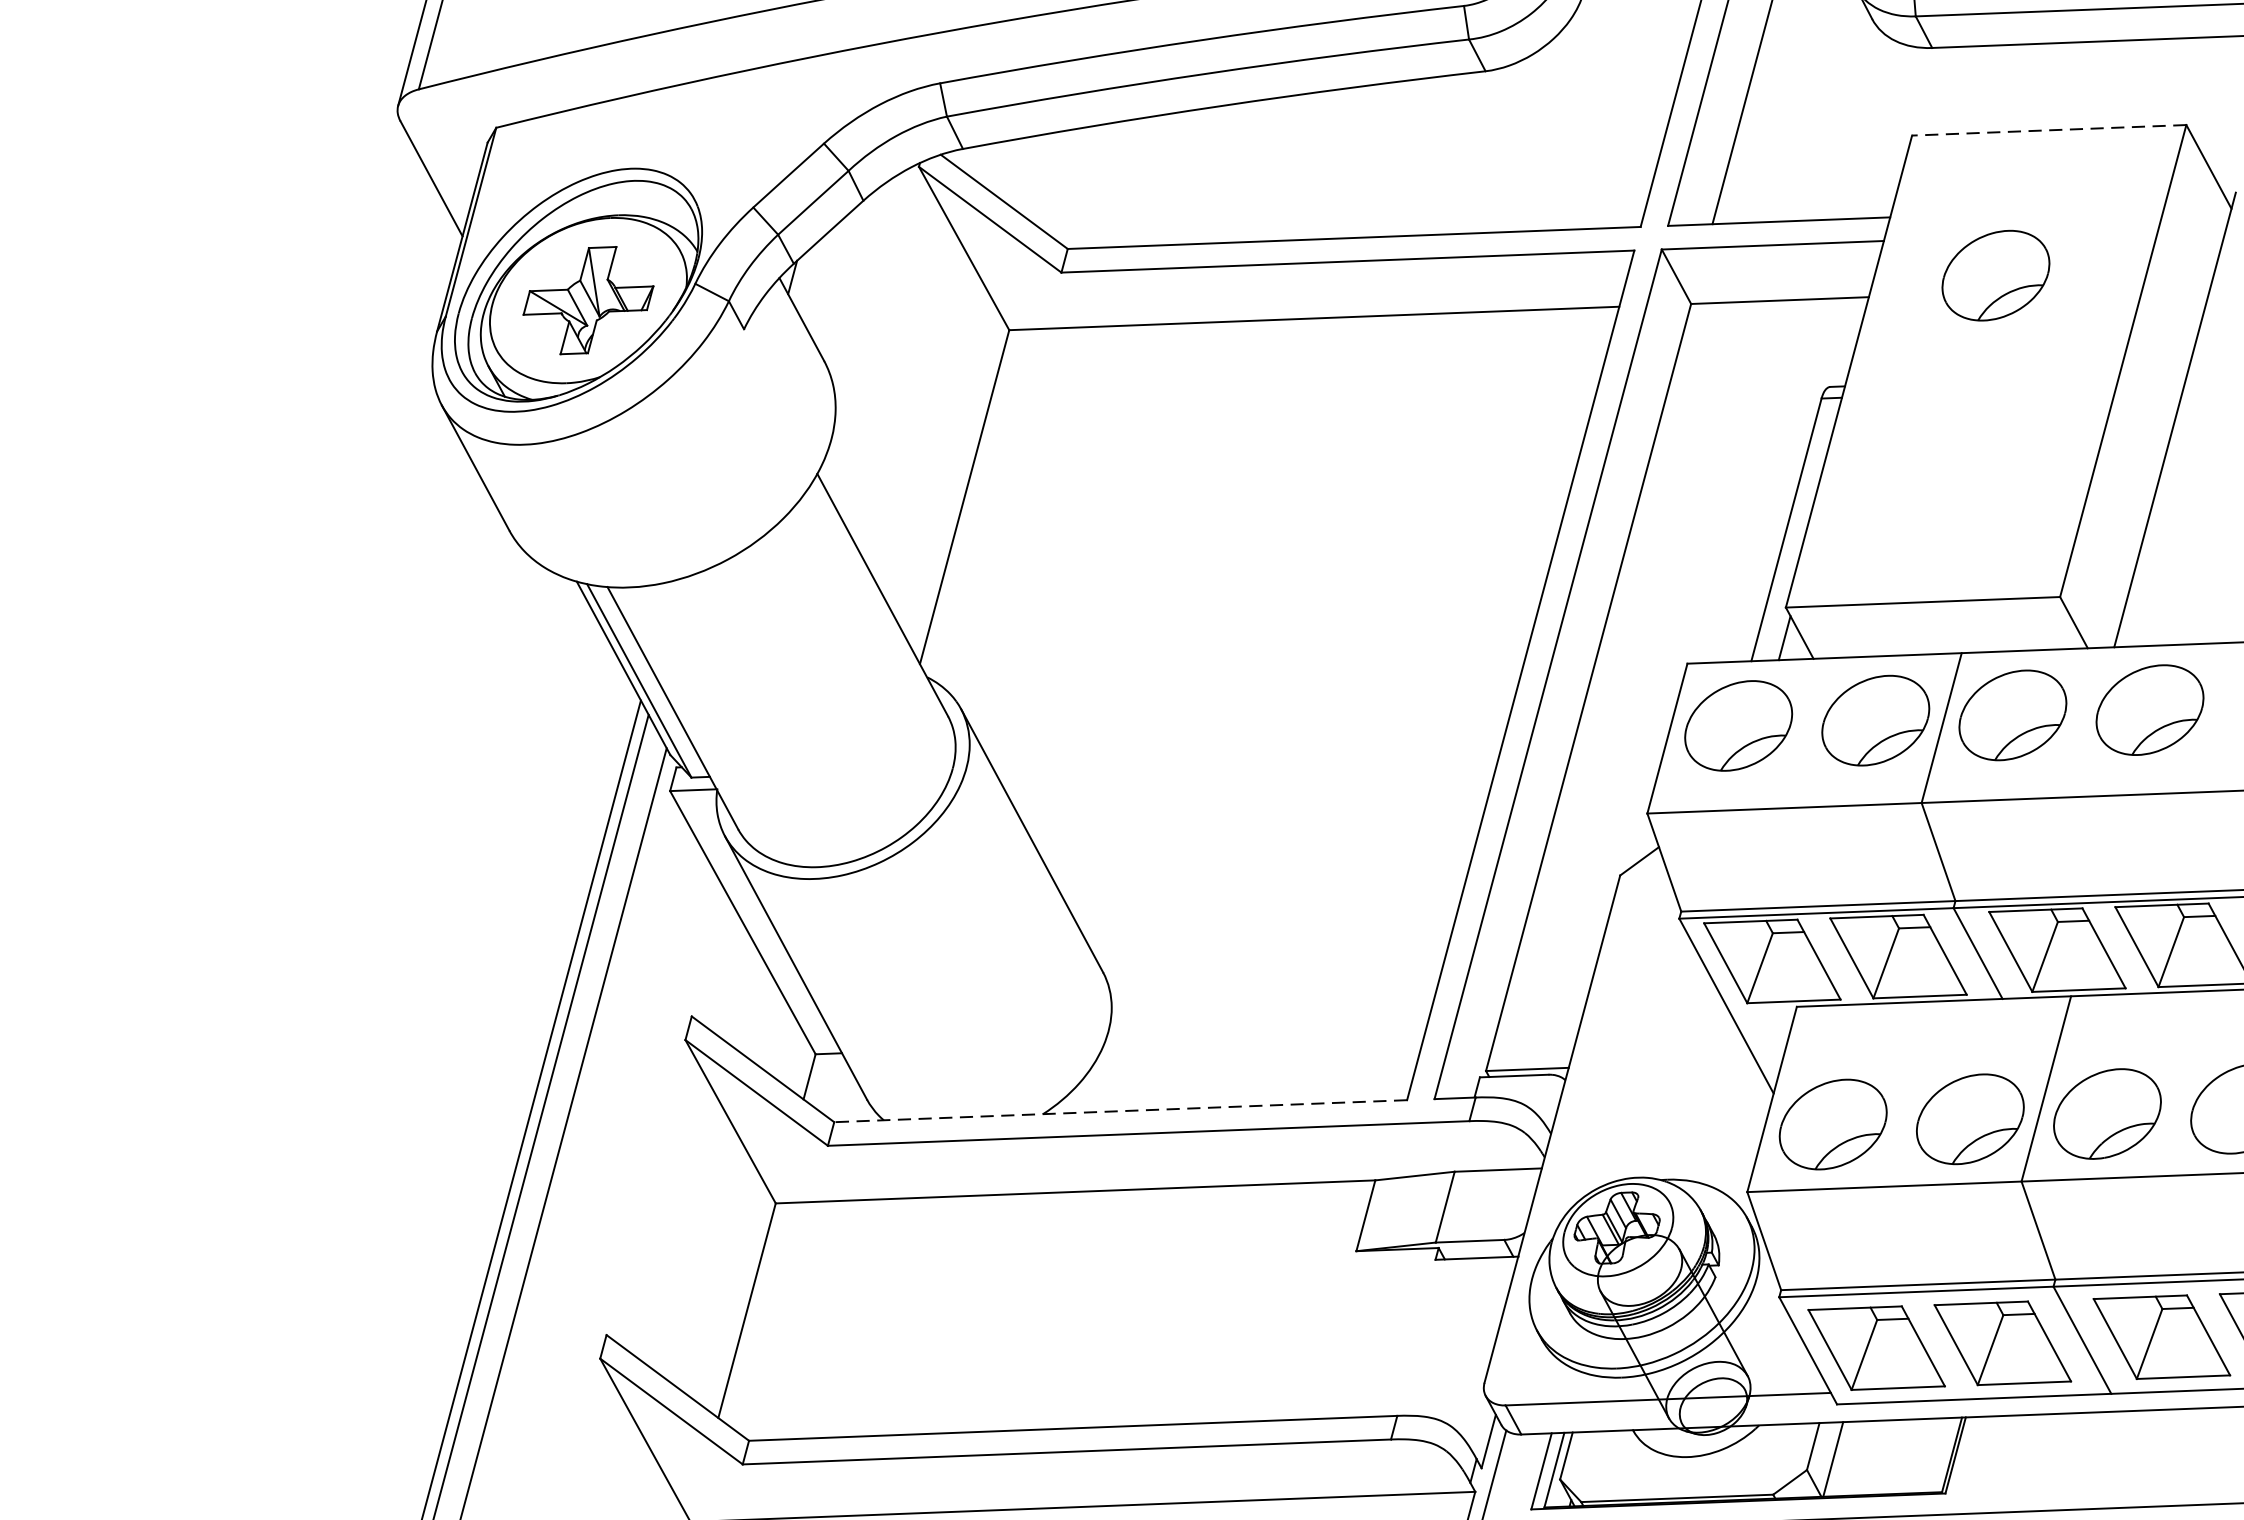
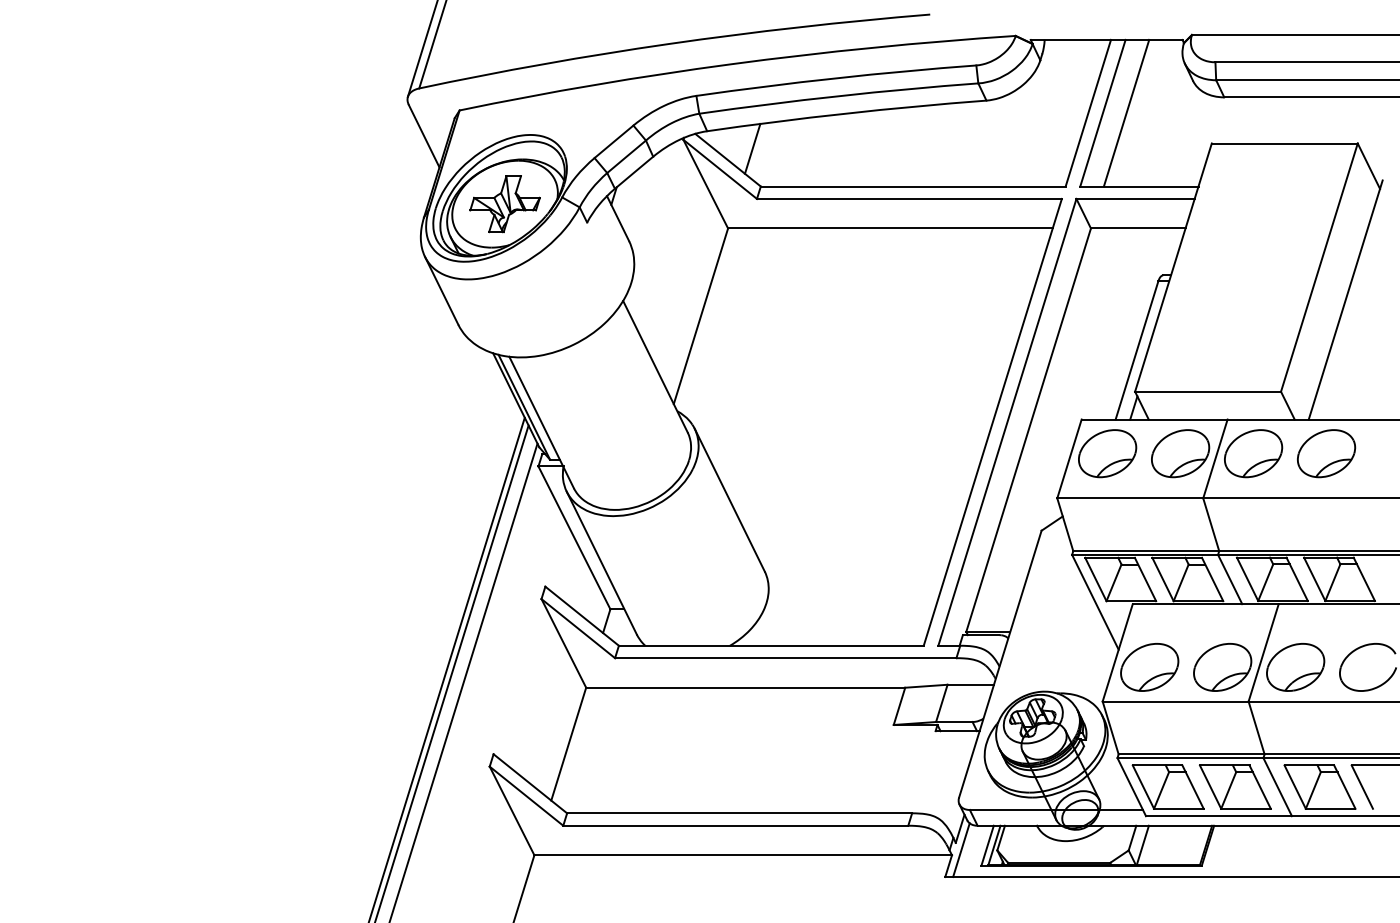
line: (2048, 130) -> (1284, 143), dashed -> solid
line: (1049, 178) -> (752, 148), added
part: (1995, 275) -> (1253, 219), removed
line: (1119, 1110) -> (770, 645), dashed -> solid

